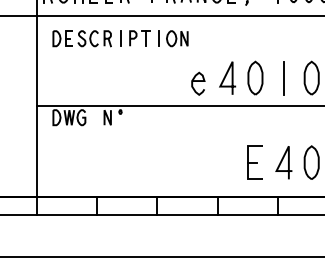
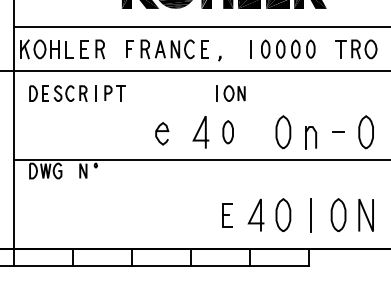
part: (173, 38) -> (230, 93), moved
part: (254, 78) -> (227, 132), size x0.7
line: (283, 78) -> (255, 132), removed
curve: (198, 81) -> (162, 131), moved
part: (254, 162) -> (227, 215), size x0.7

